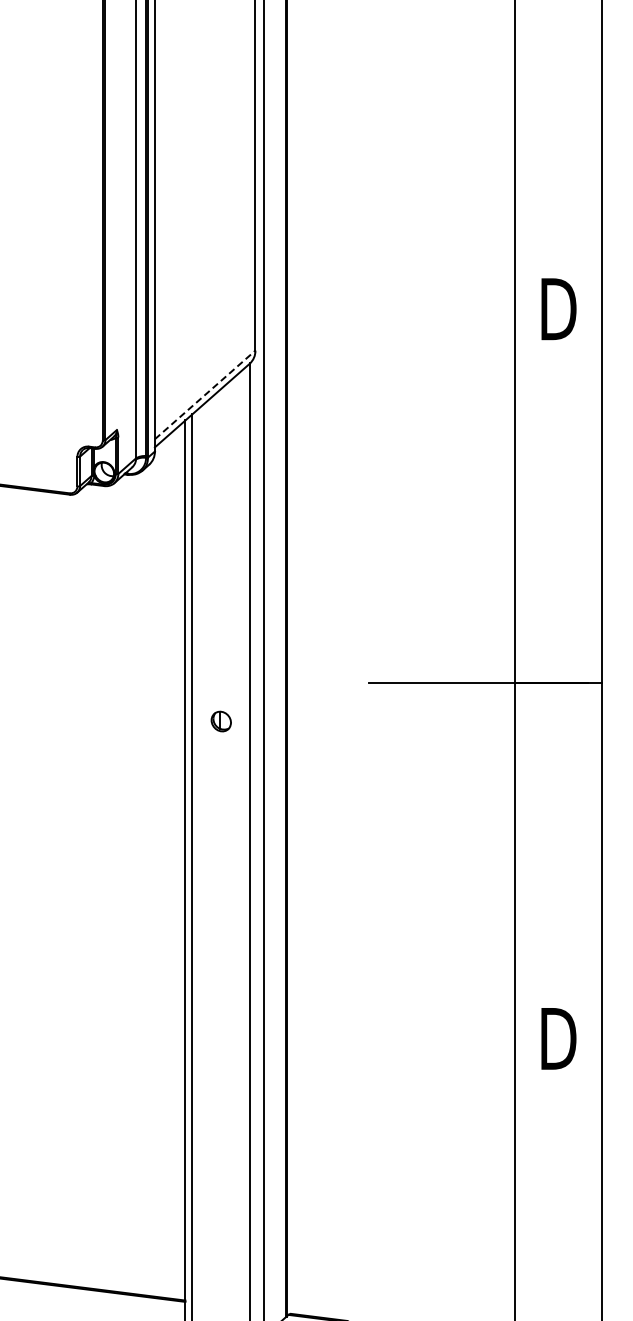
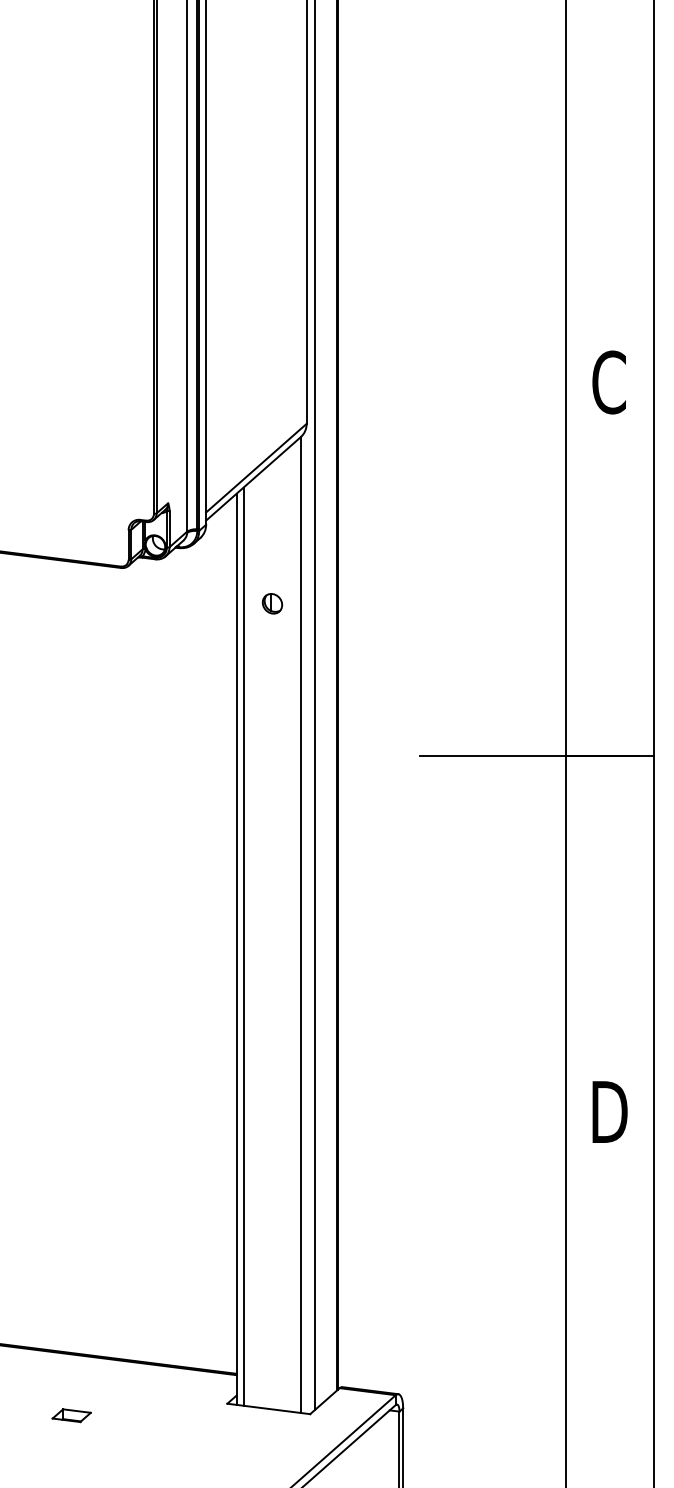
text: (558, 309) -> (609, 382), D -> C
line: (205, 394) -> (256, 467), dashed -> solid
part: (221, 721) -> (272, 603), moved

